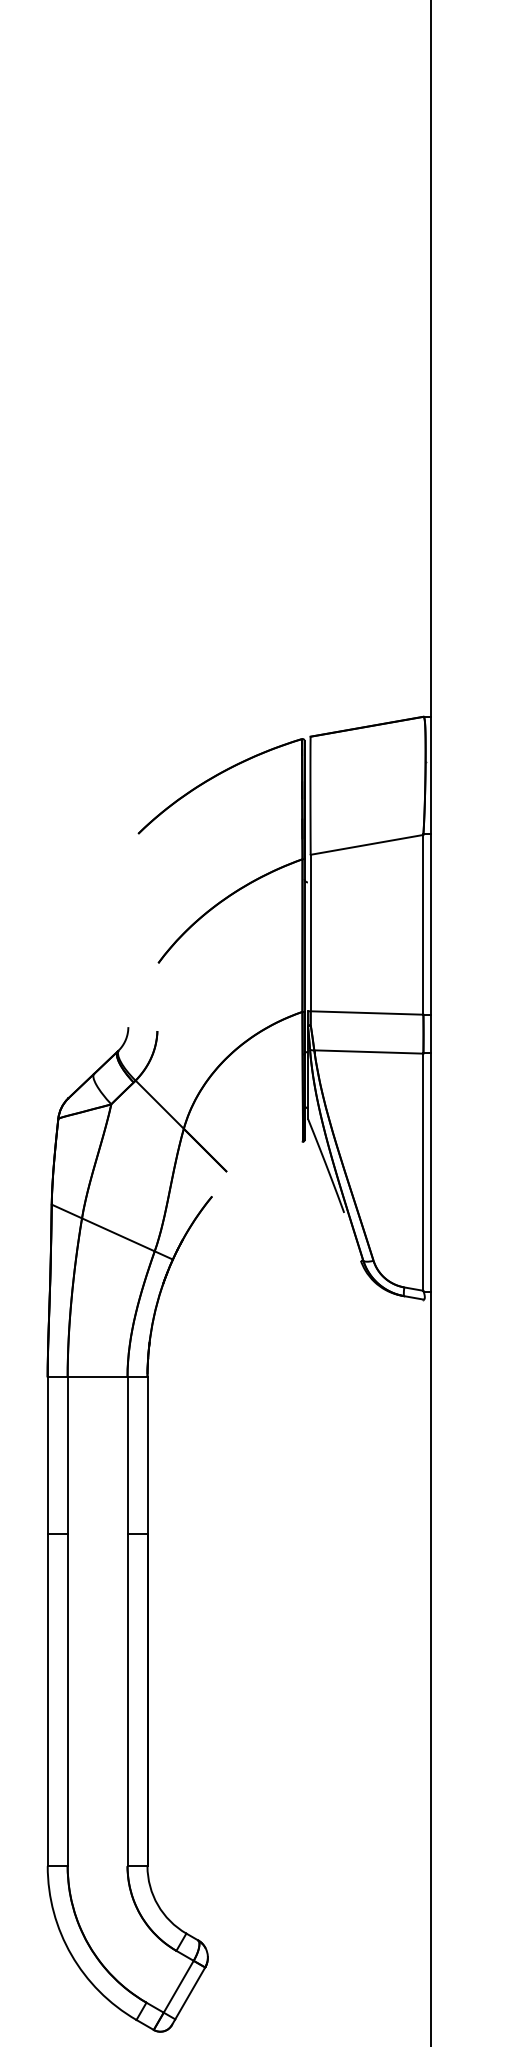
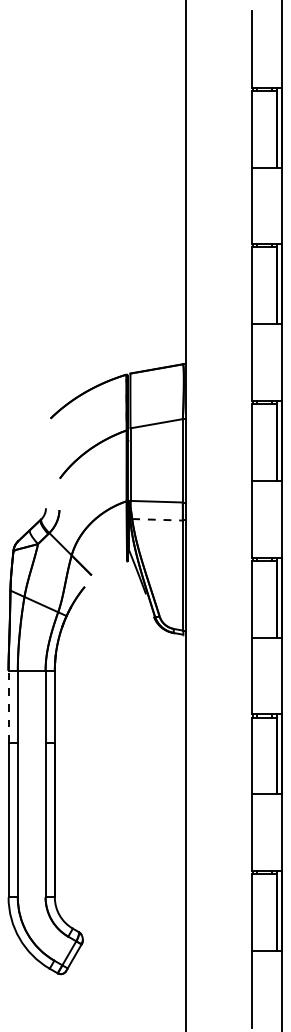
line: (370, 1051) -> (158, 519), solid -> dashed
line: (47, 1454) -> (8, 706), solid -> dashed

